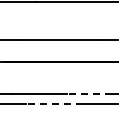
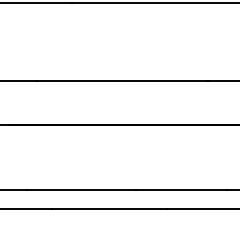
line: (89, 94) -> (180, 190), dashed -> solid
line: (53, 103) -> (107, 208), dashed -> solid

